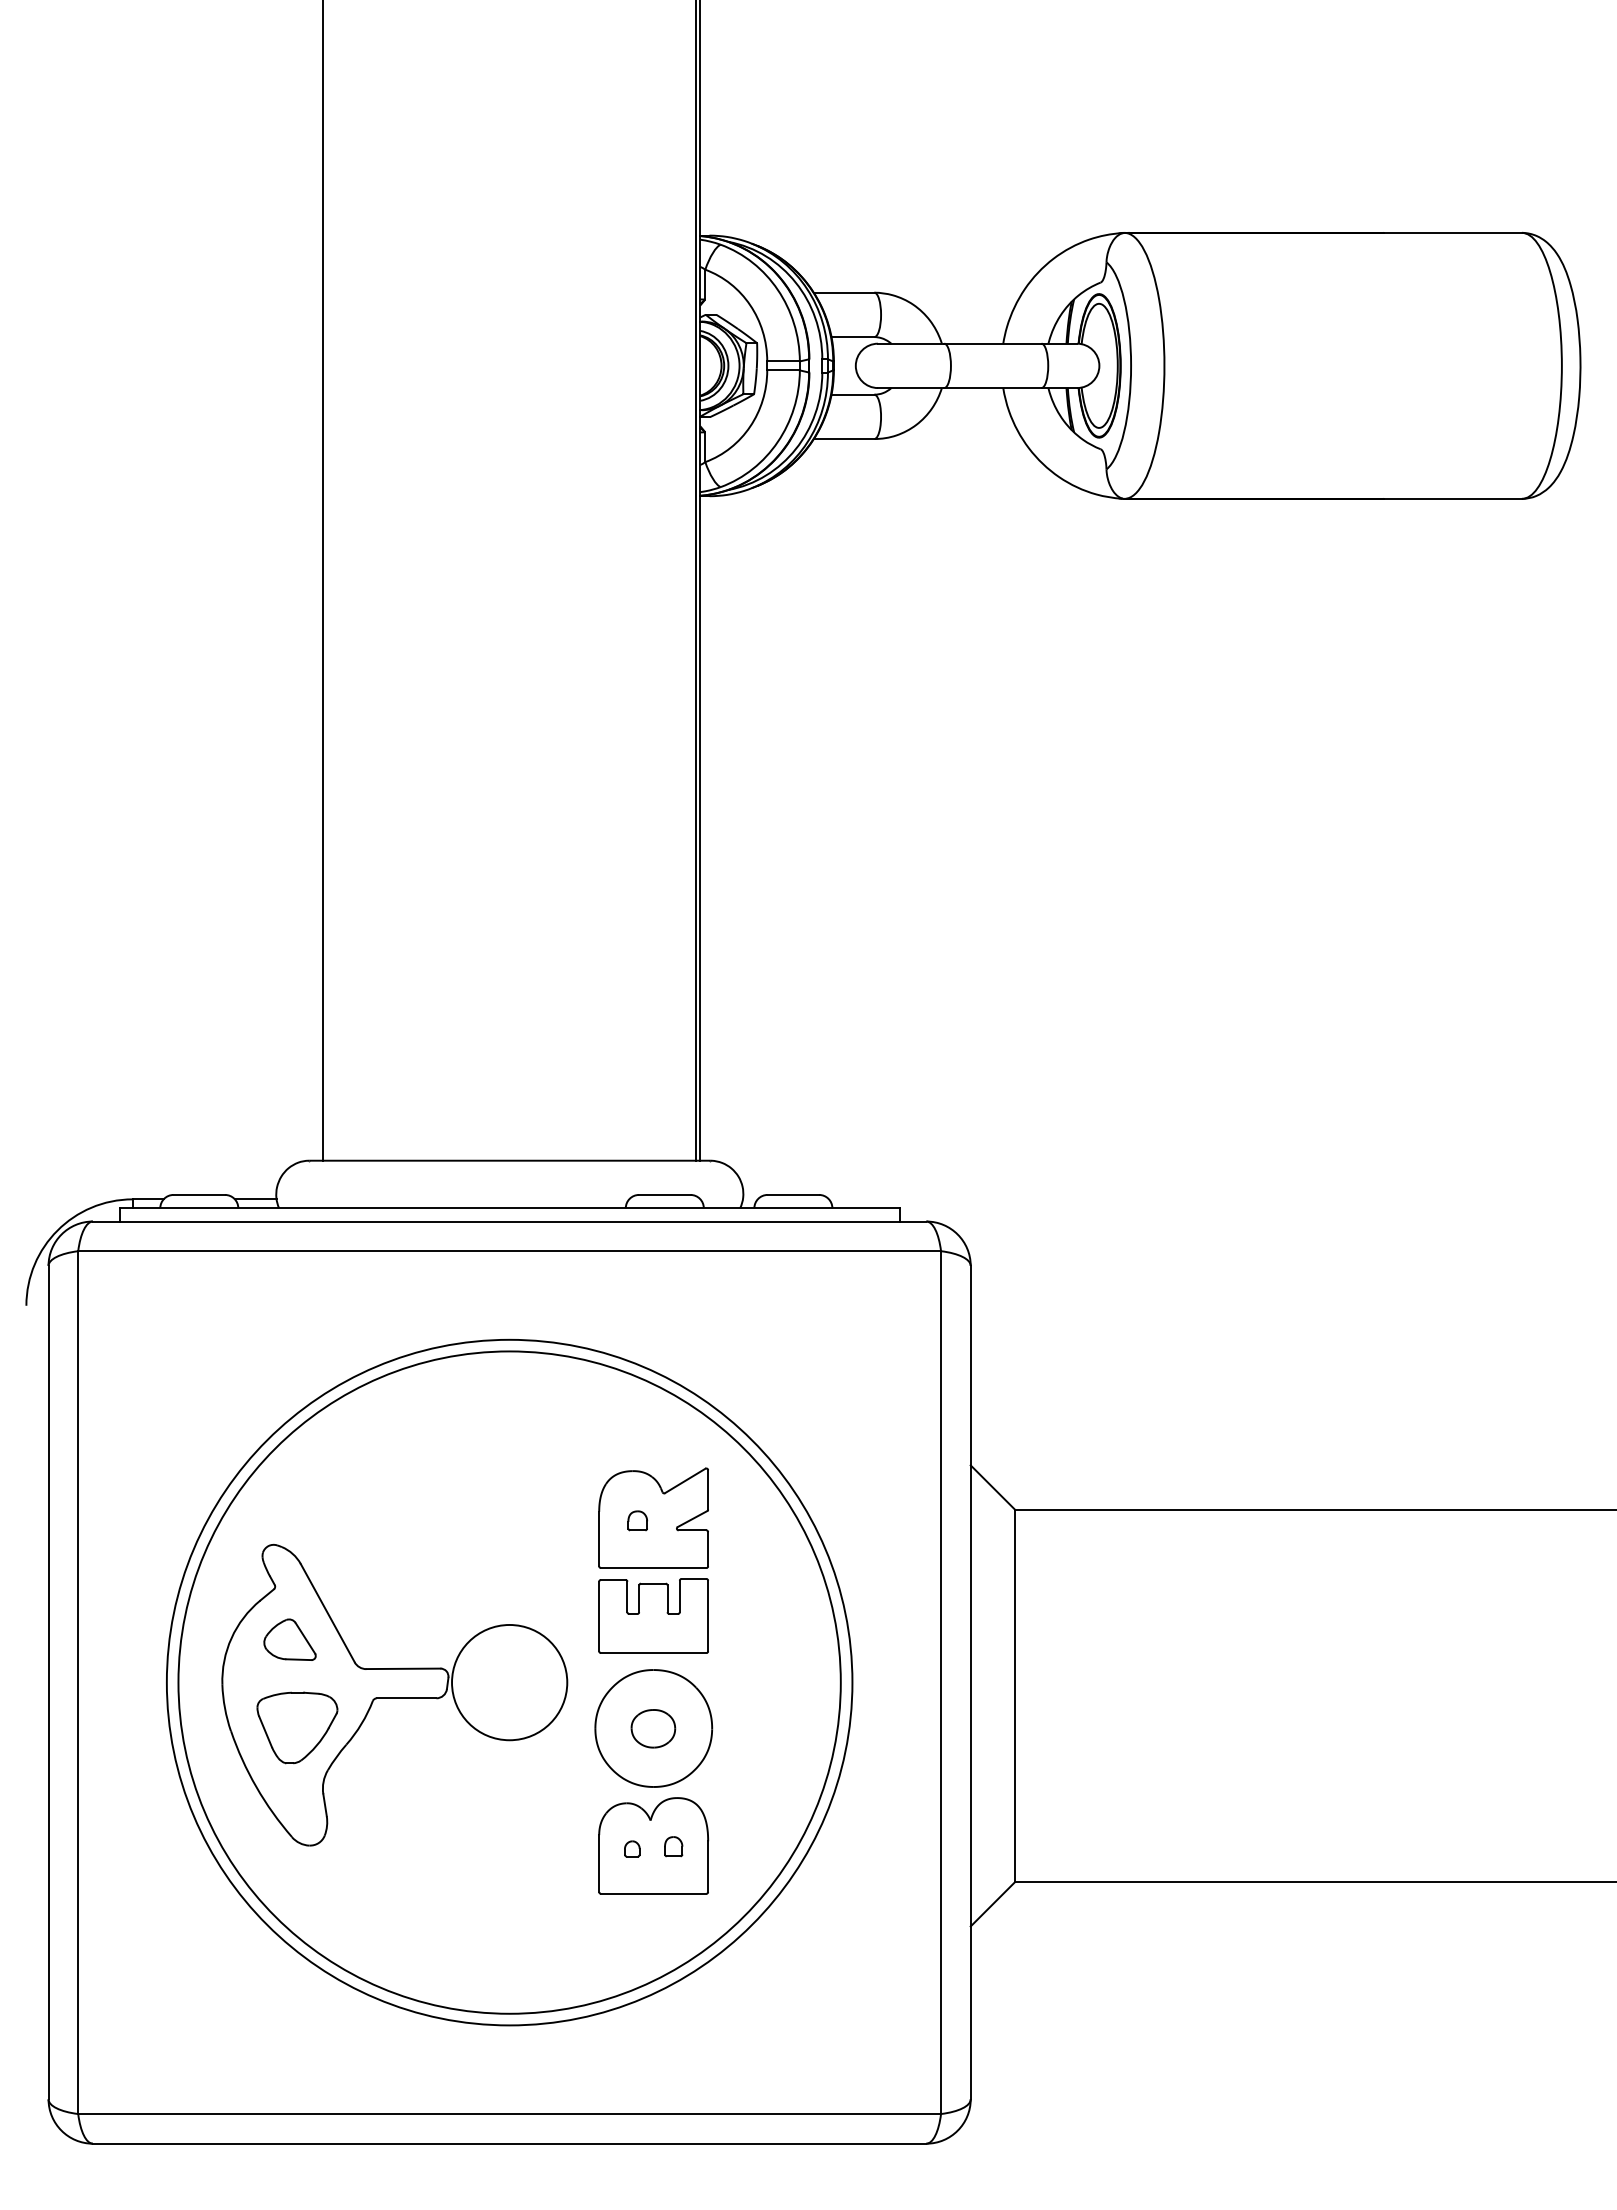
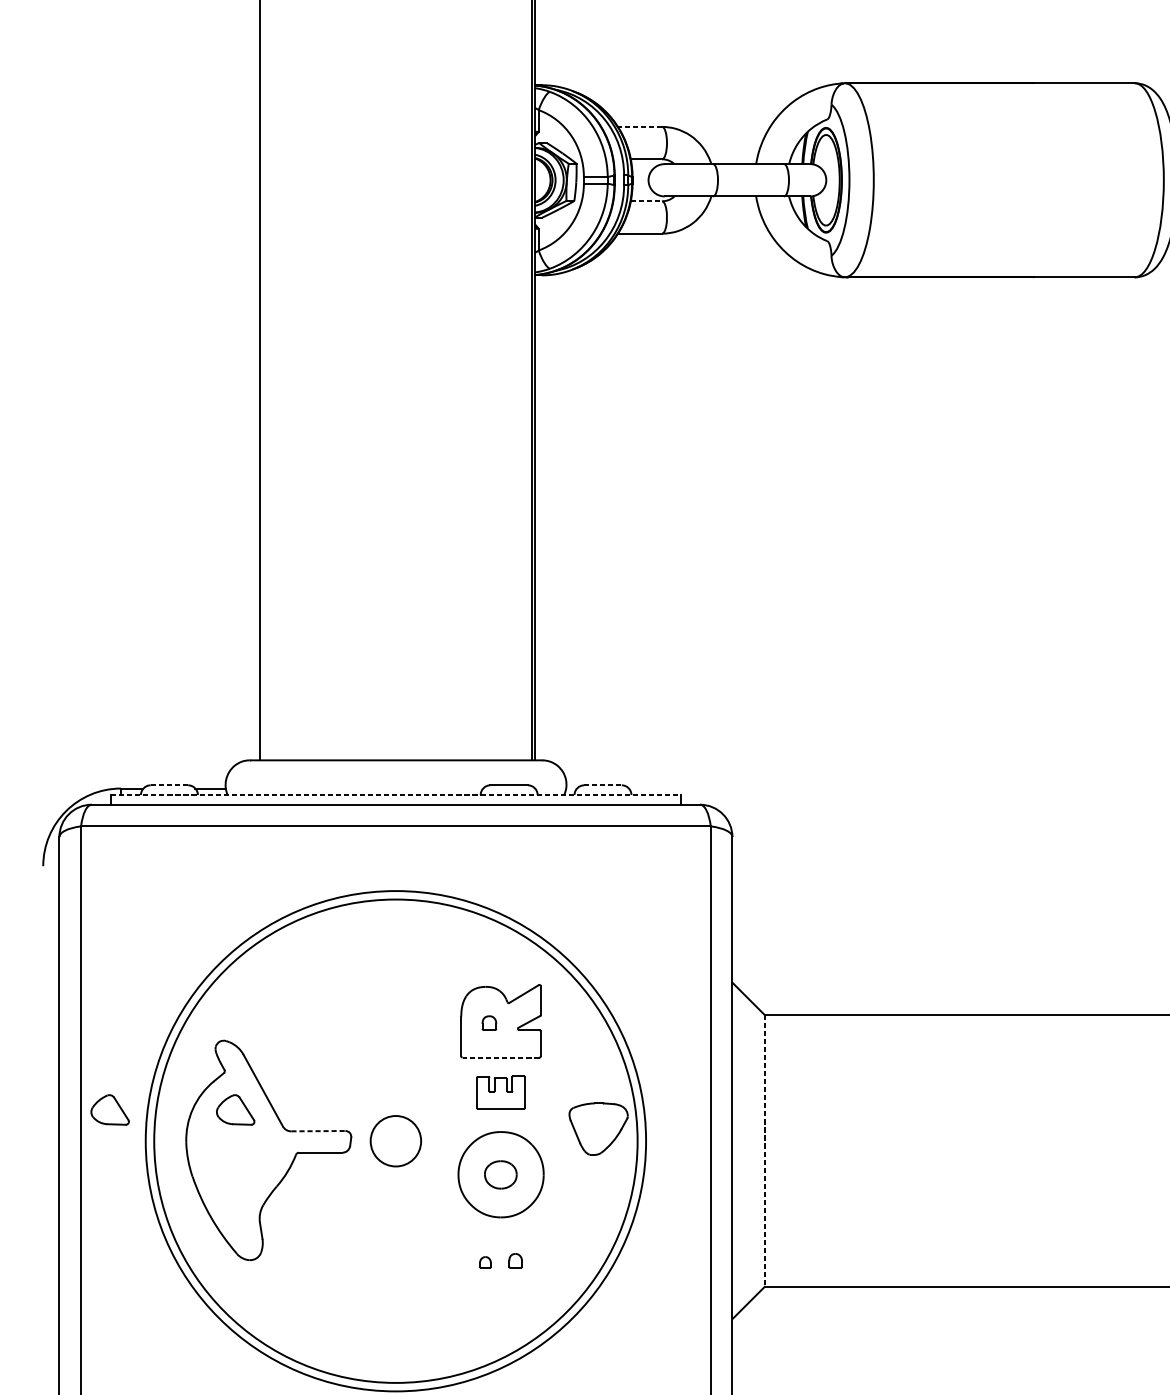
line: (843, 292) -> (639, 126), solid -> dashed
line: (853, 394) -> (646, 201), solid -> dashed
line: (199, 1194) -> (169, 785), solid -> dashed
line: (793, 1194) -> (603, 785), solid -> dashed
line: (510, 1208) -> (396, 795), solid -> dashed
line: (653, 1568) -> (500, 1057), solid -> dashed
part: (653, 1615) -> (500, 1092), size x0.6
part: (117, 1639) -> (109, 1109), added
line: (403, 1668) -> (318, 1130), solid -> dashed
circle: (509, 1682) -> (395, 1141), size x0.6
line: (1015, 1696) -> (765, 1151), solid -> dashed
part: (297, 1727) -> (598, 1128), moved
part: (653, 1845) -> (500, 1260), removed

